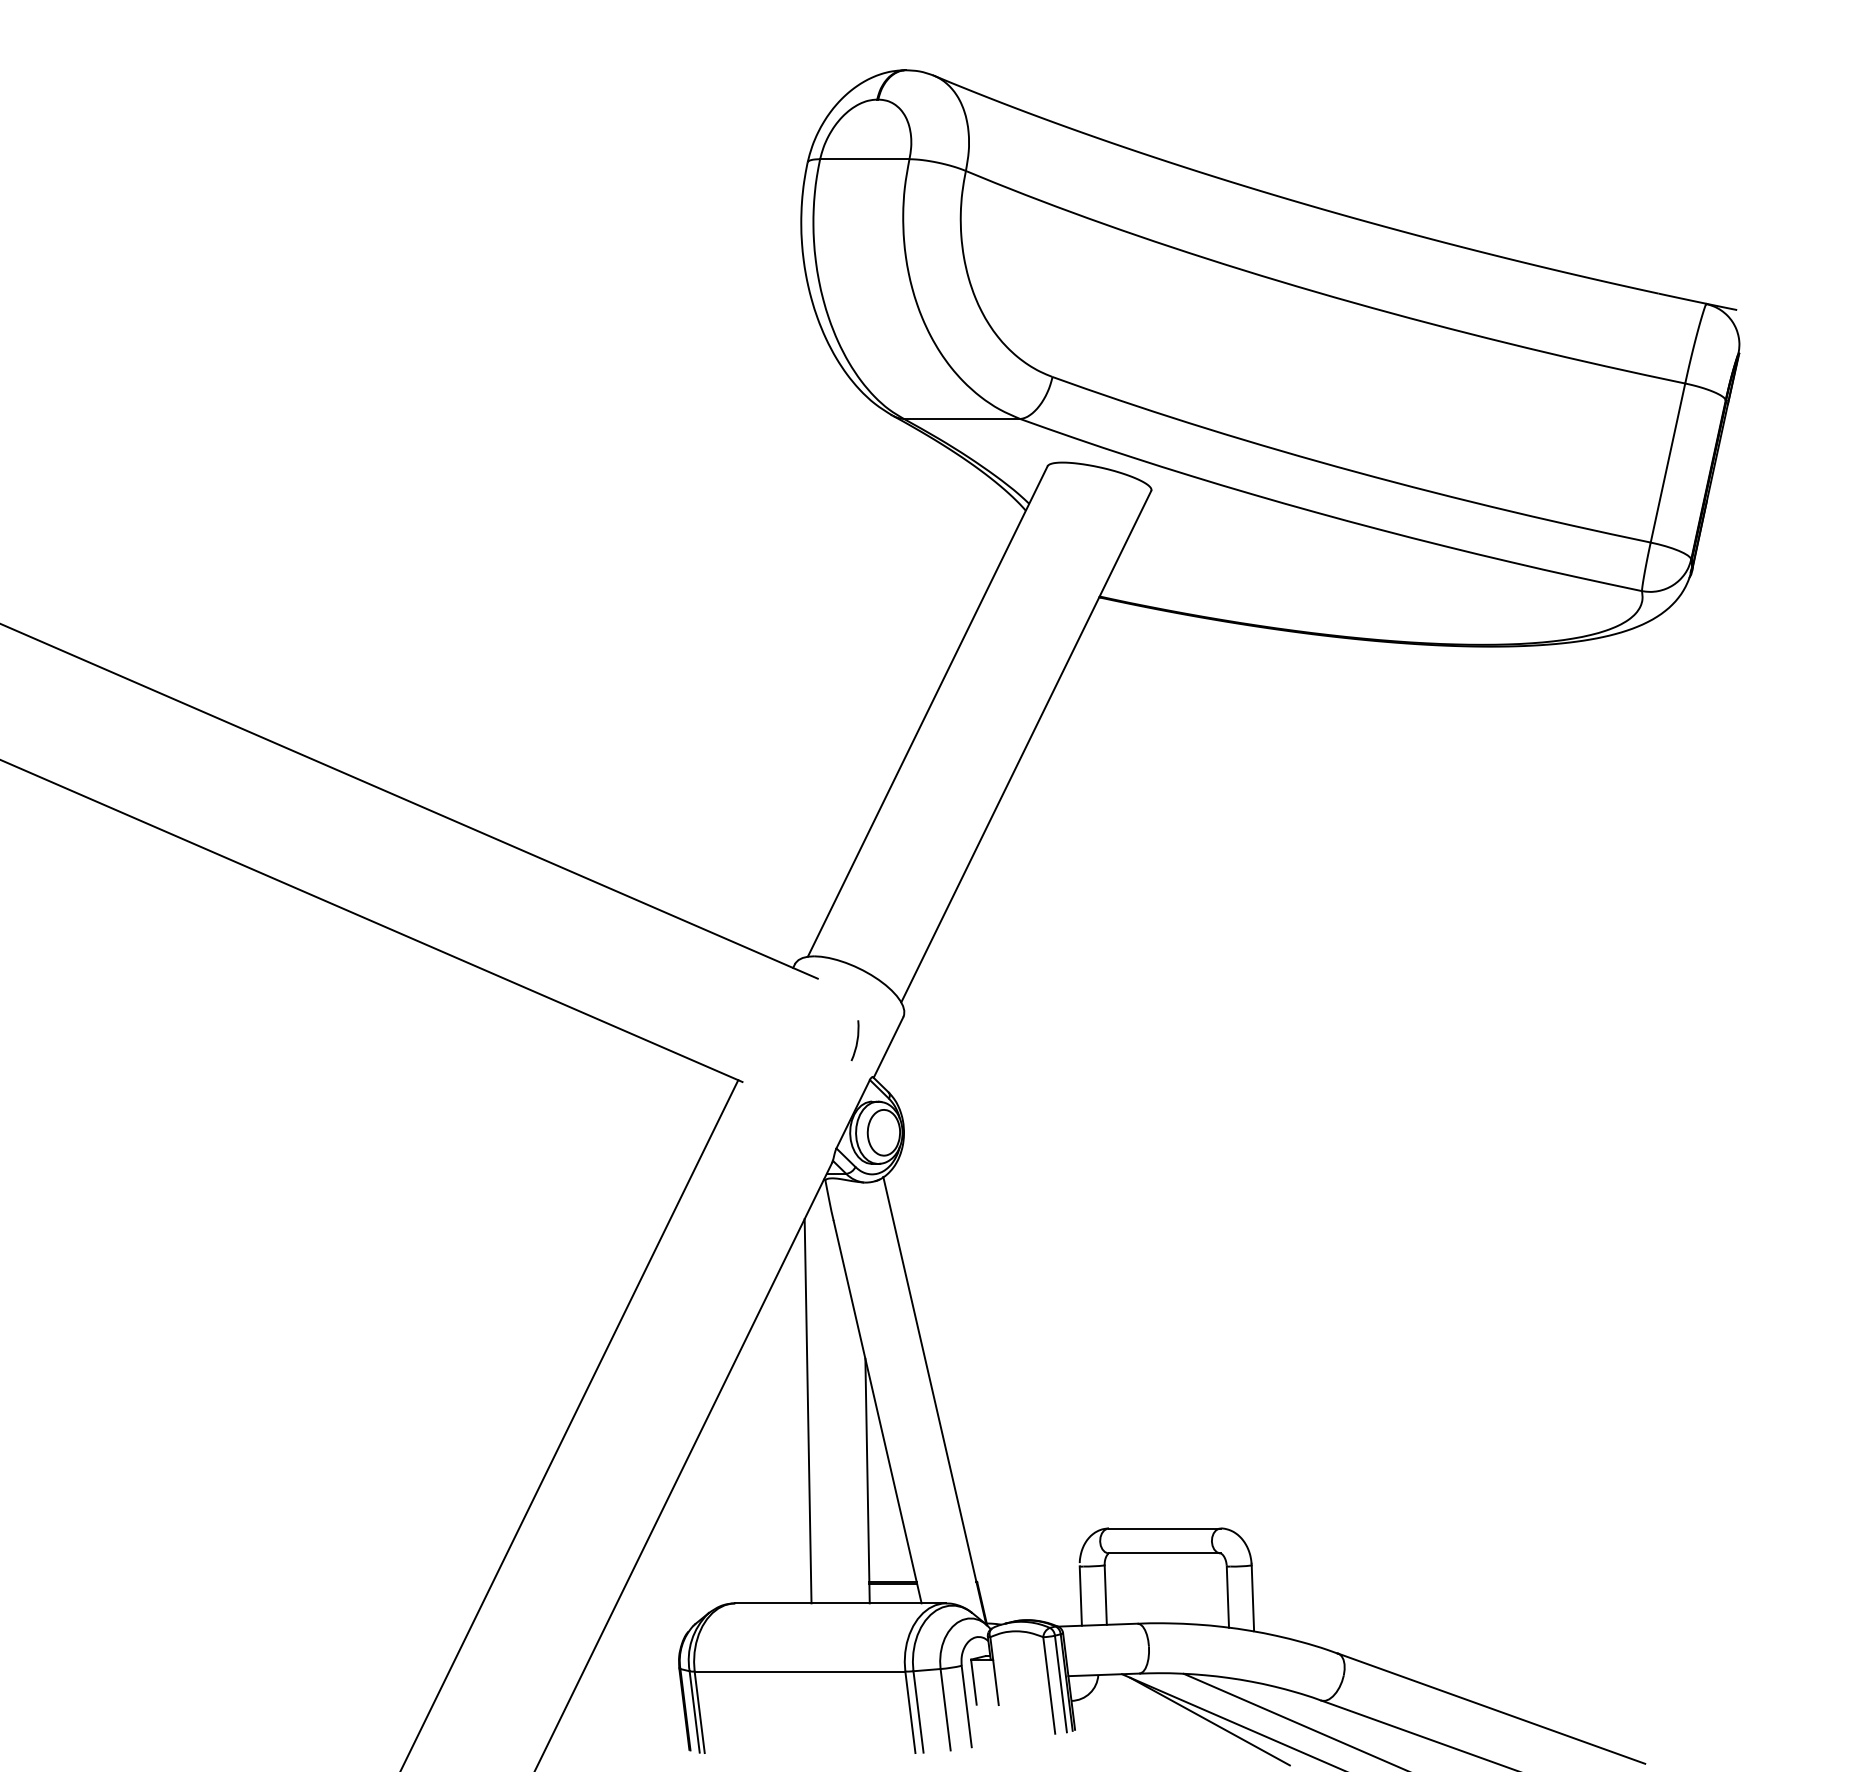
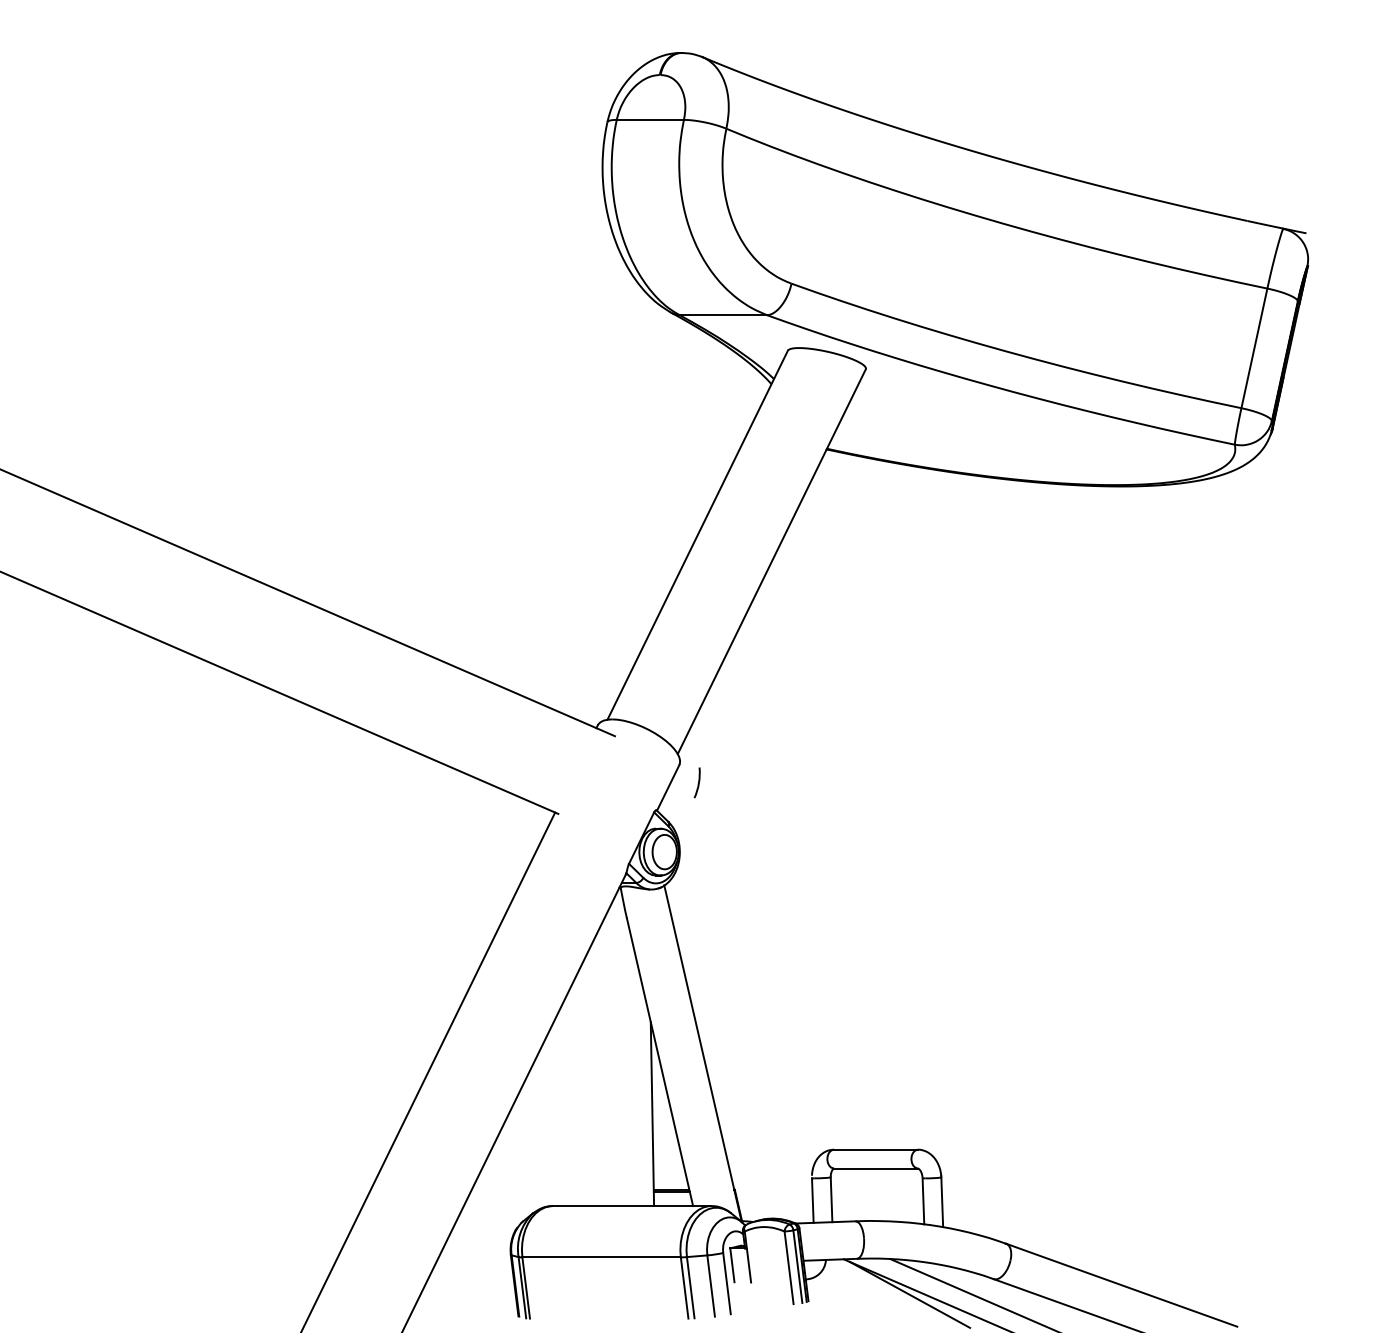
arc: (856, 1040) -> (698, 782), moved
line: (807, 1411) -> (607, 1061), removed

